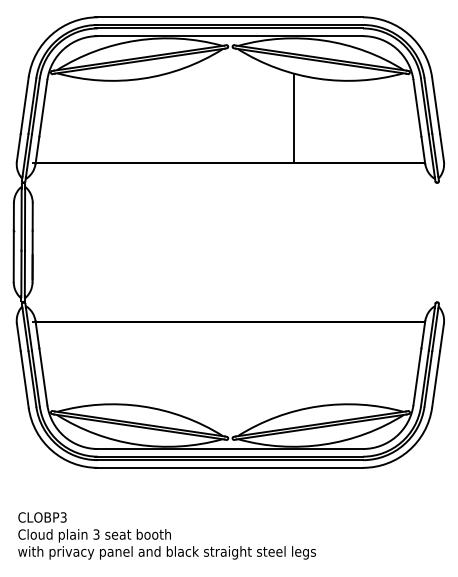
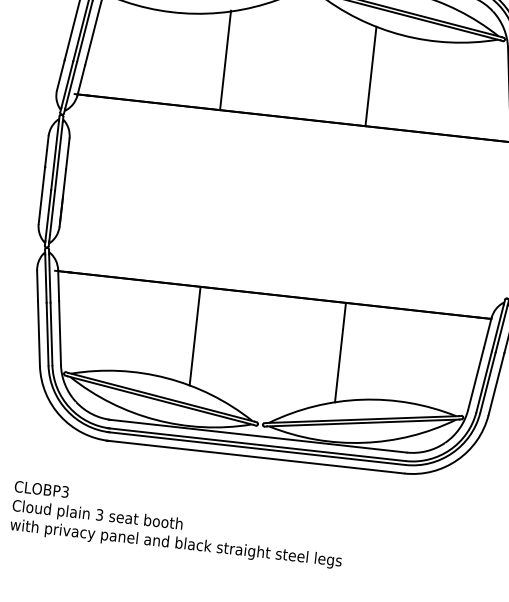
line: (163, 118) -> (225, 60), added
line: (163, 366) -> (194, 336), added
line: (294, 366) -> (340, 352), added

